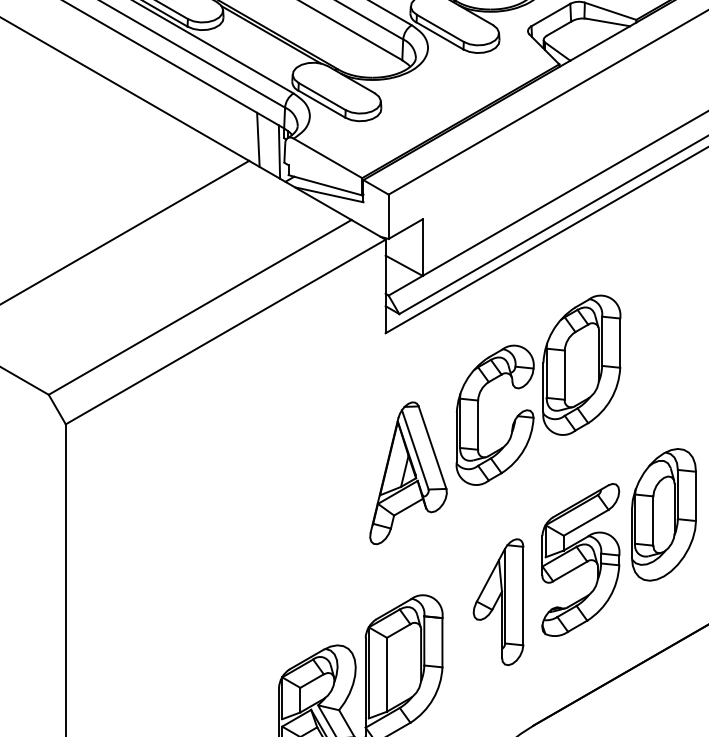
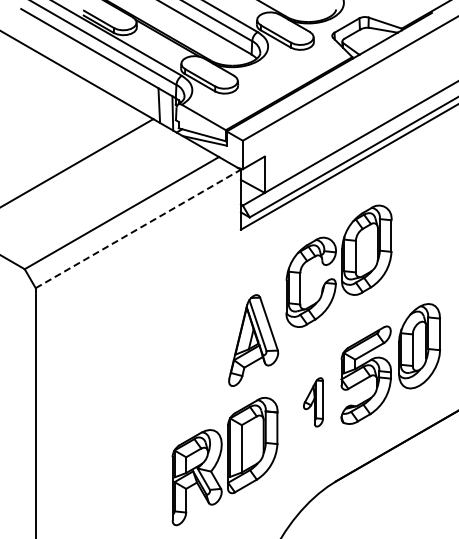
line: (225, 331) -> (138, 228), solid -> dashed
part: (408, 473) -> (253, 340), moved
part: (498, 602) -> (313, 402), size x0.6

